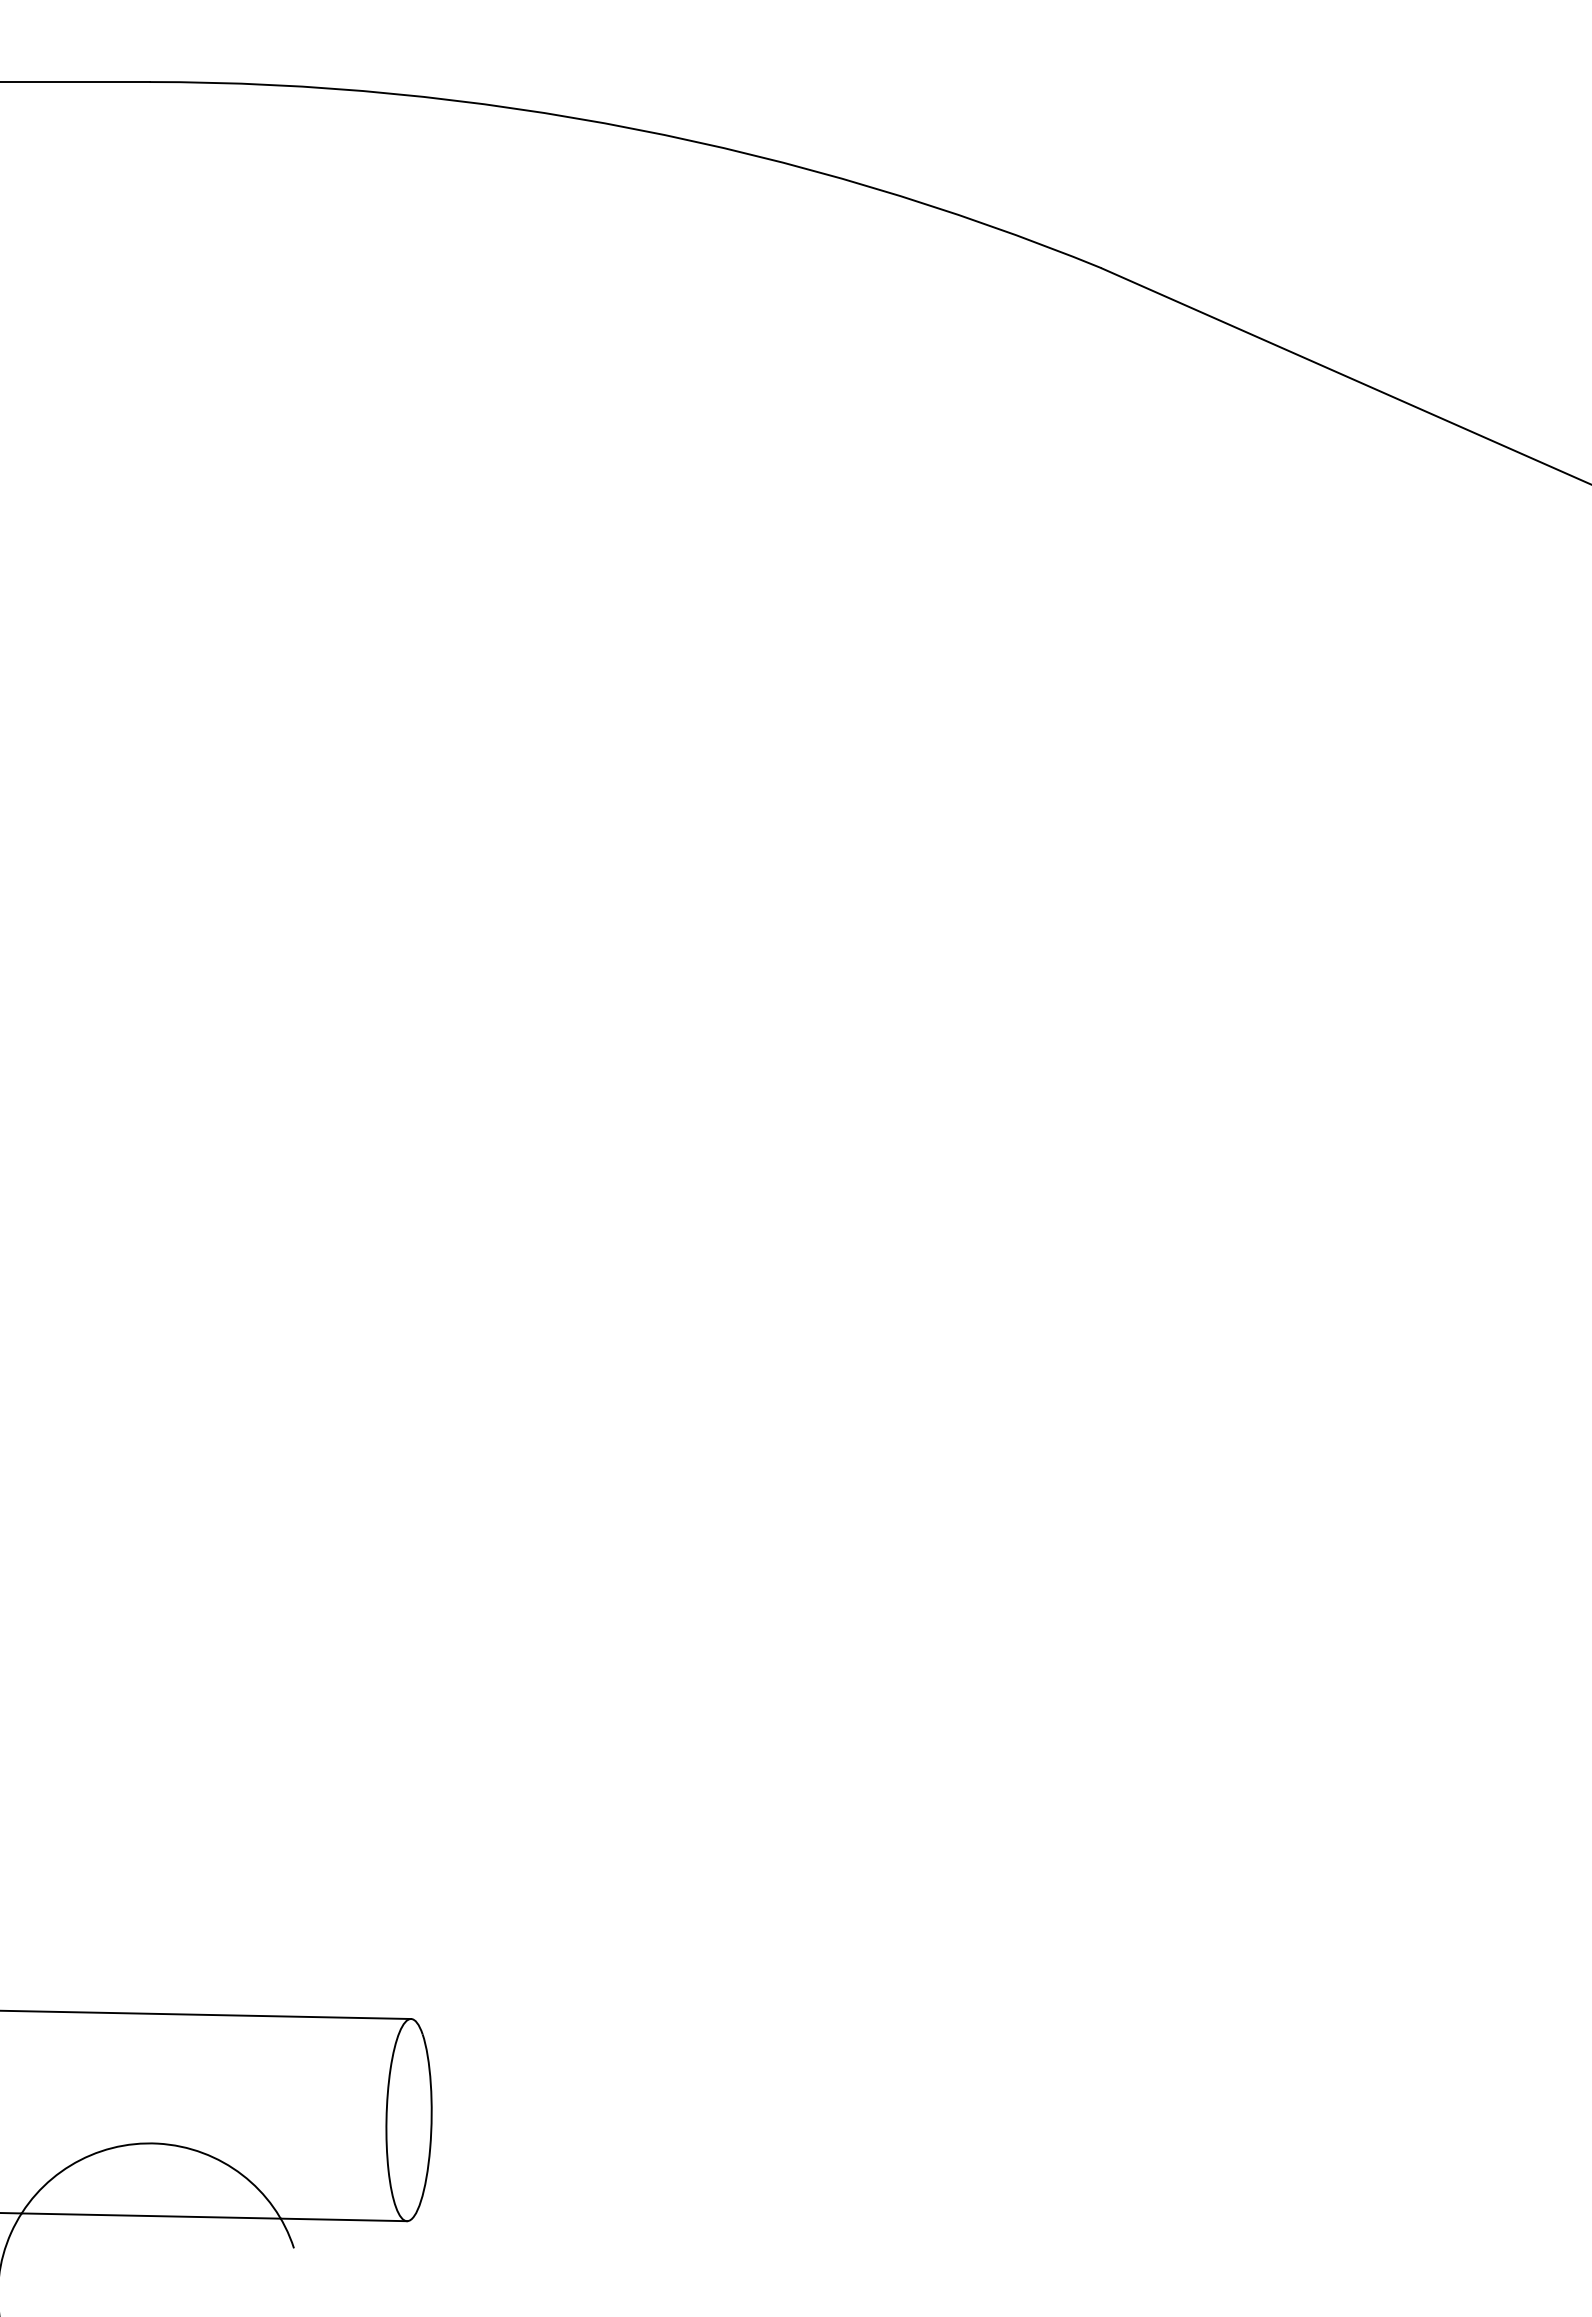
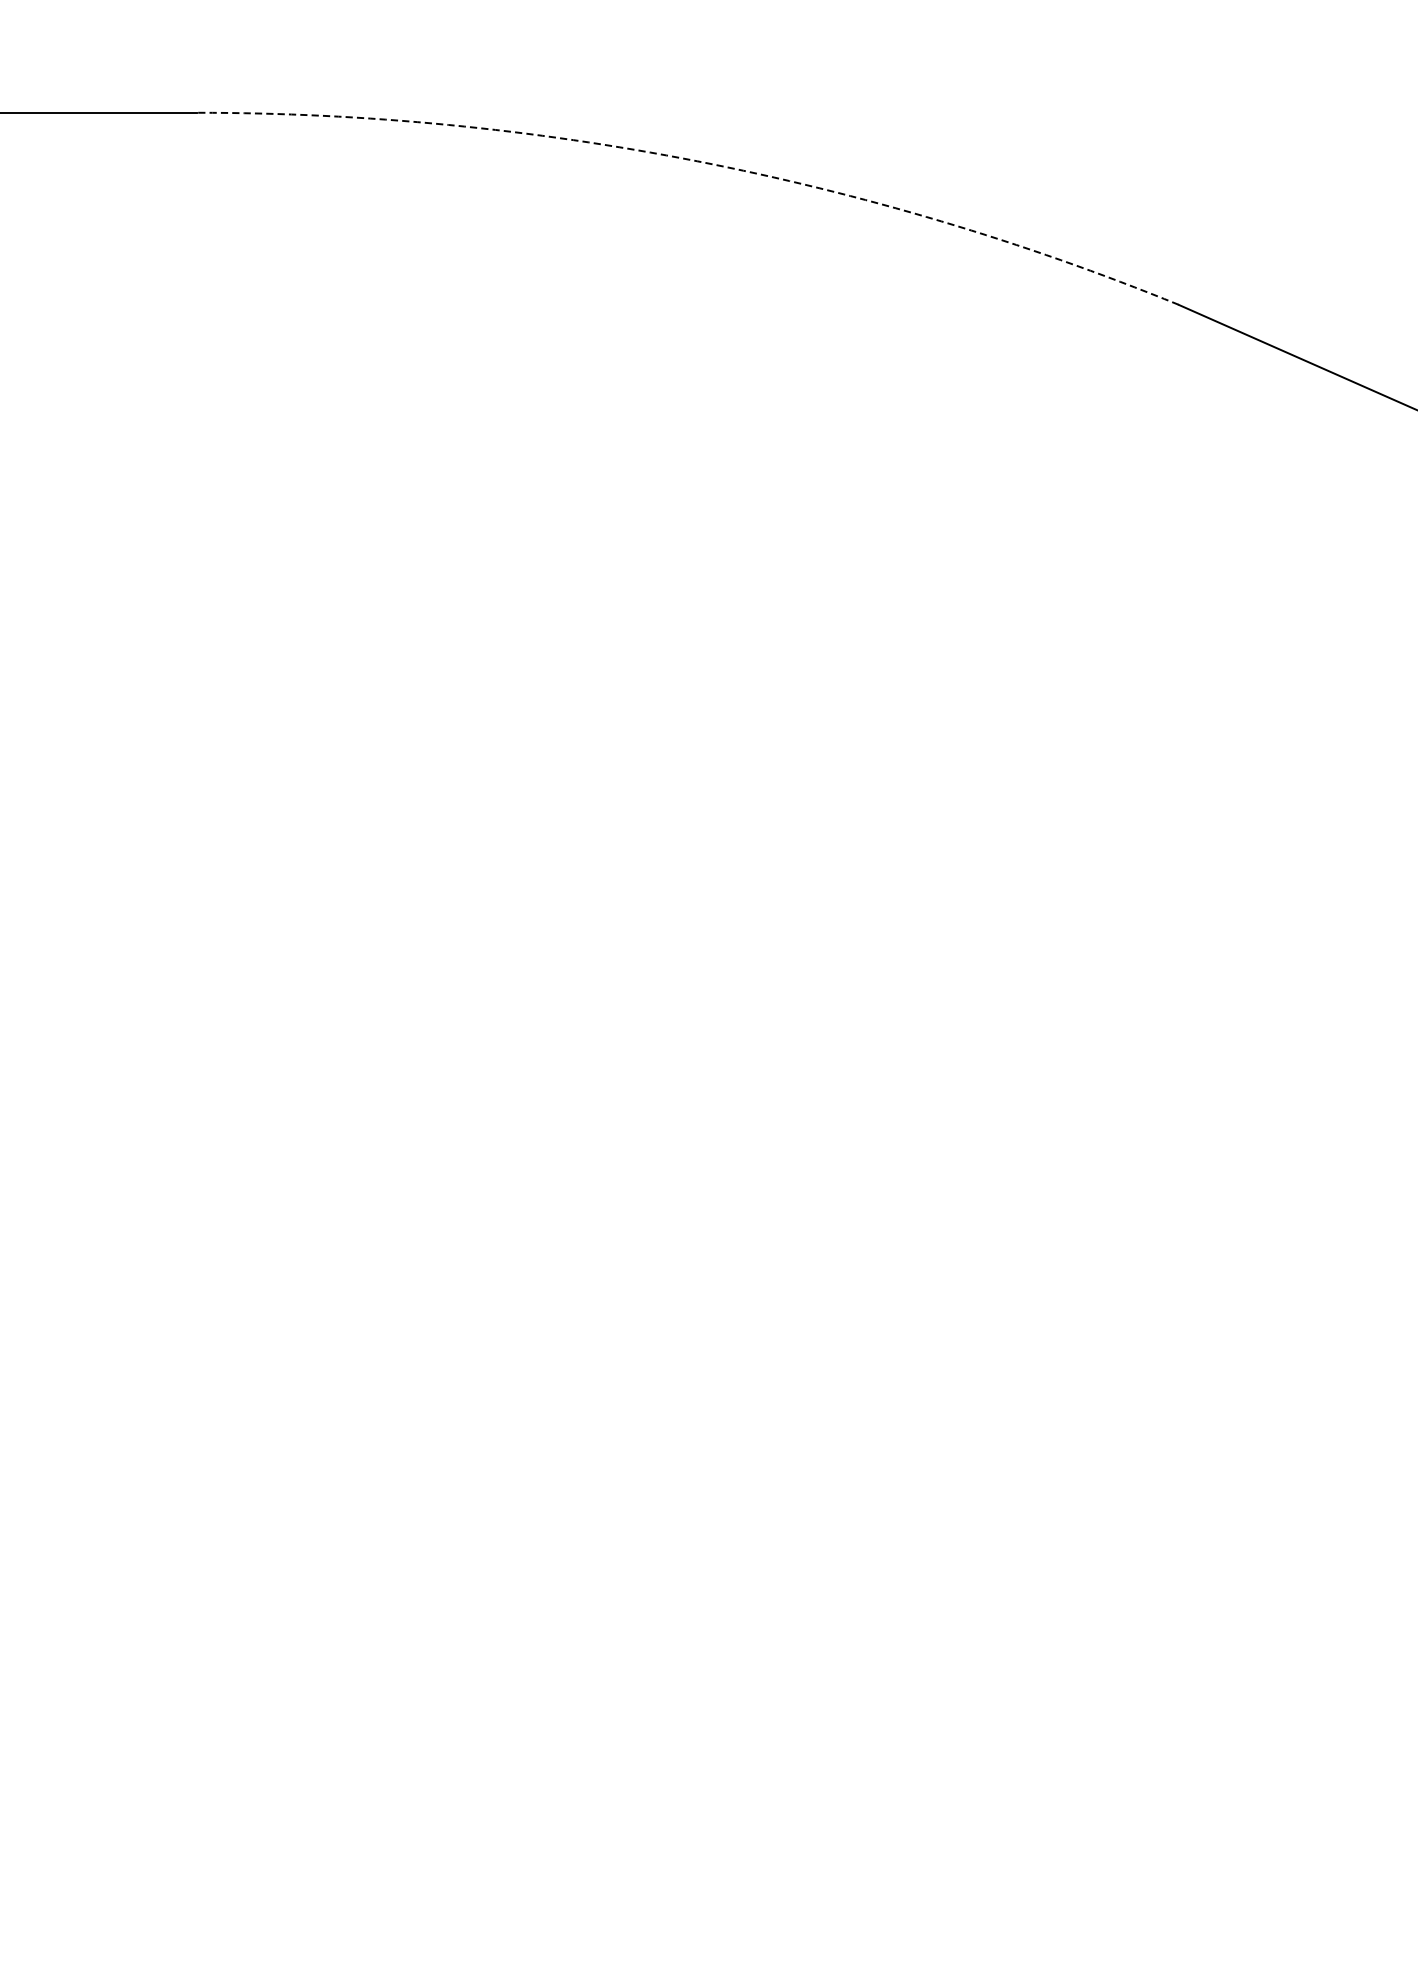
arc: (634, 129) -> (696, 161), solid -> dashed

